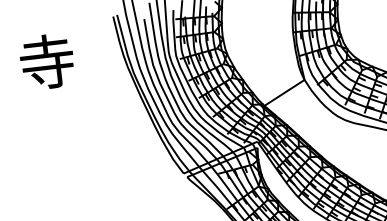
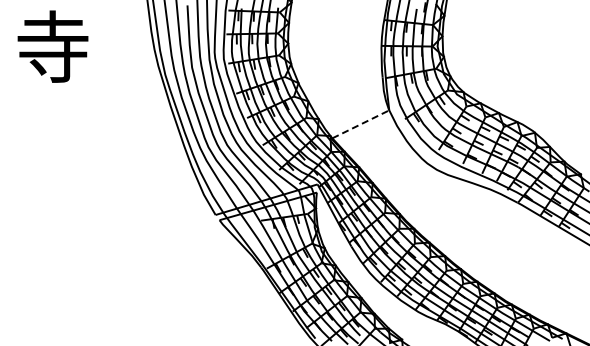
line: (284, 93) -> (360, 124), solid -> dashed

